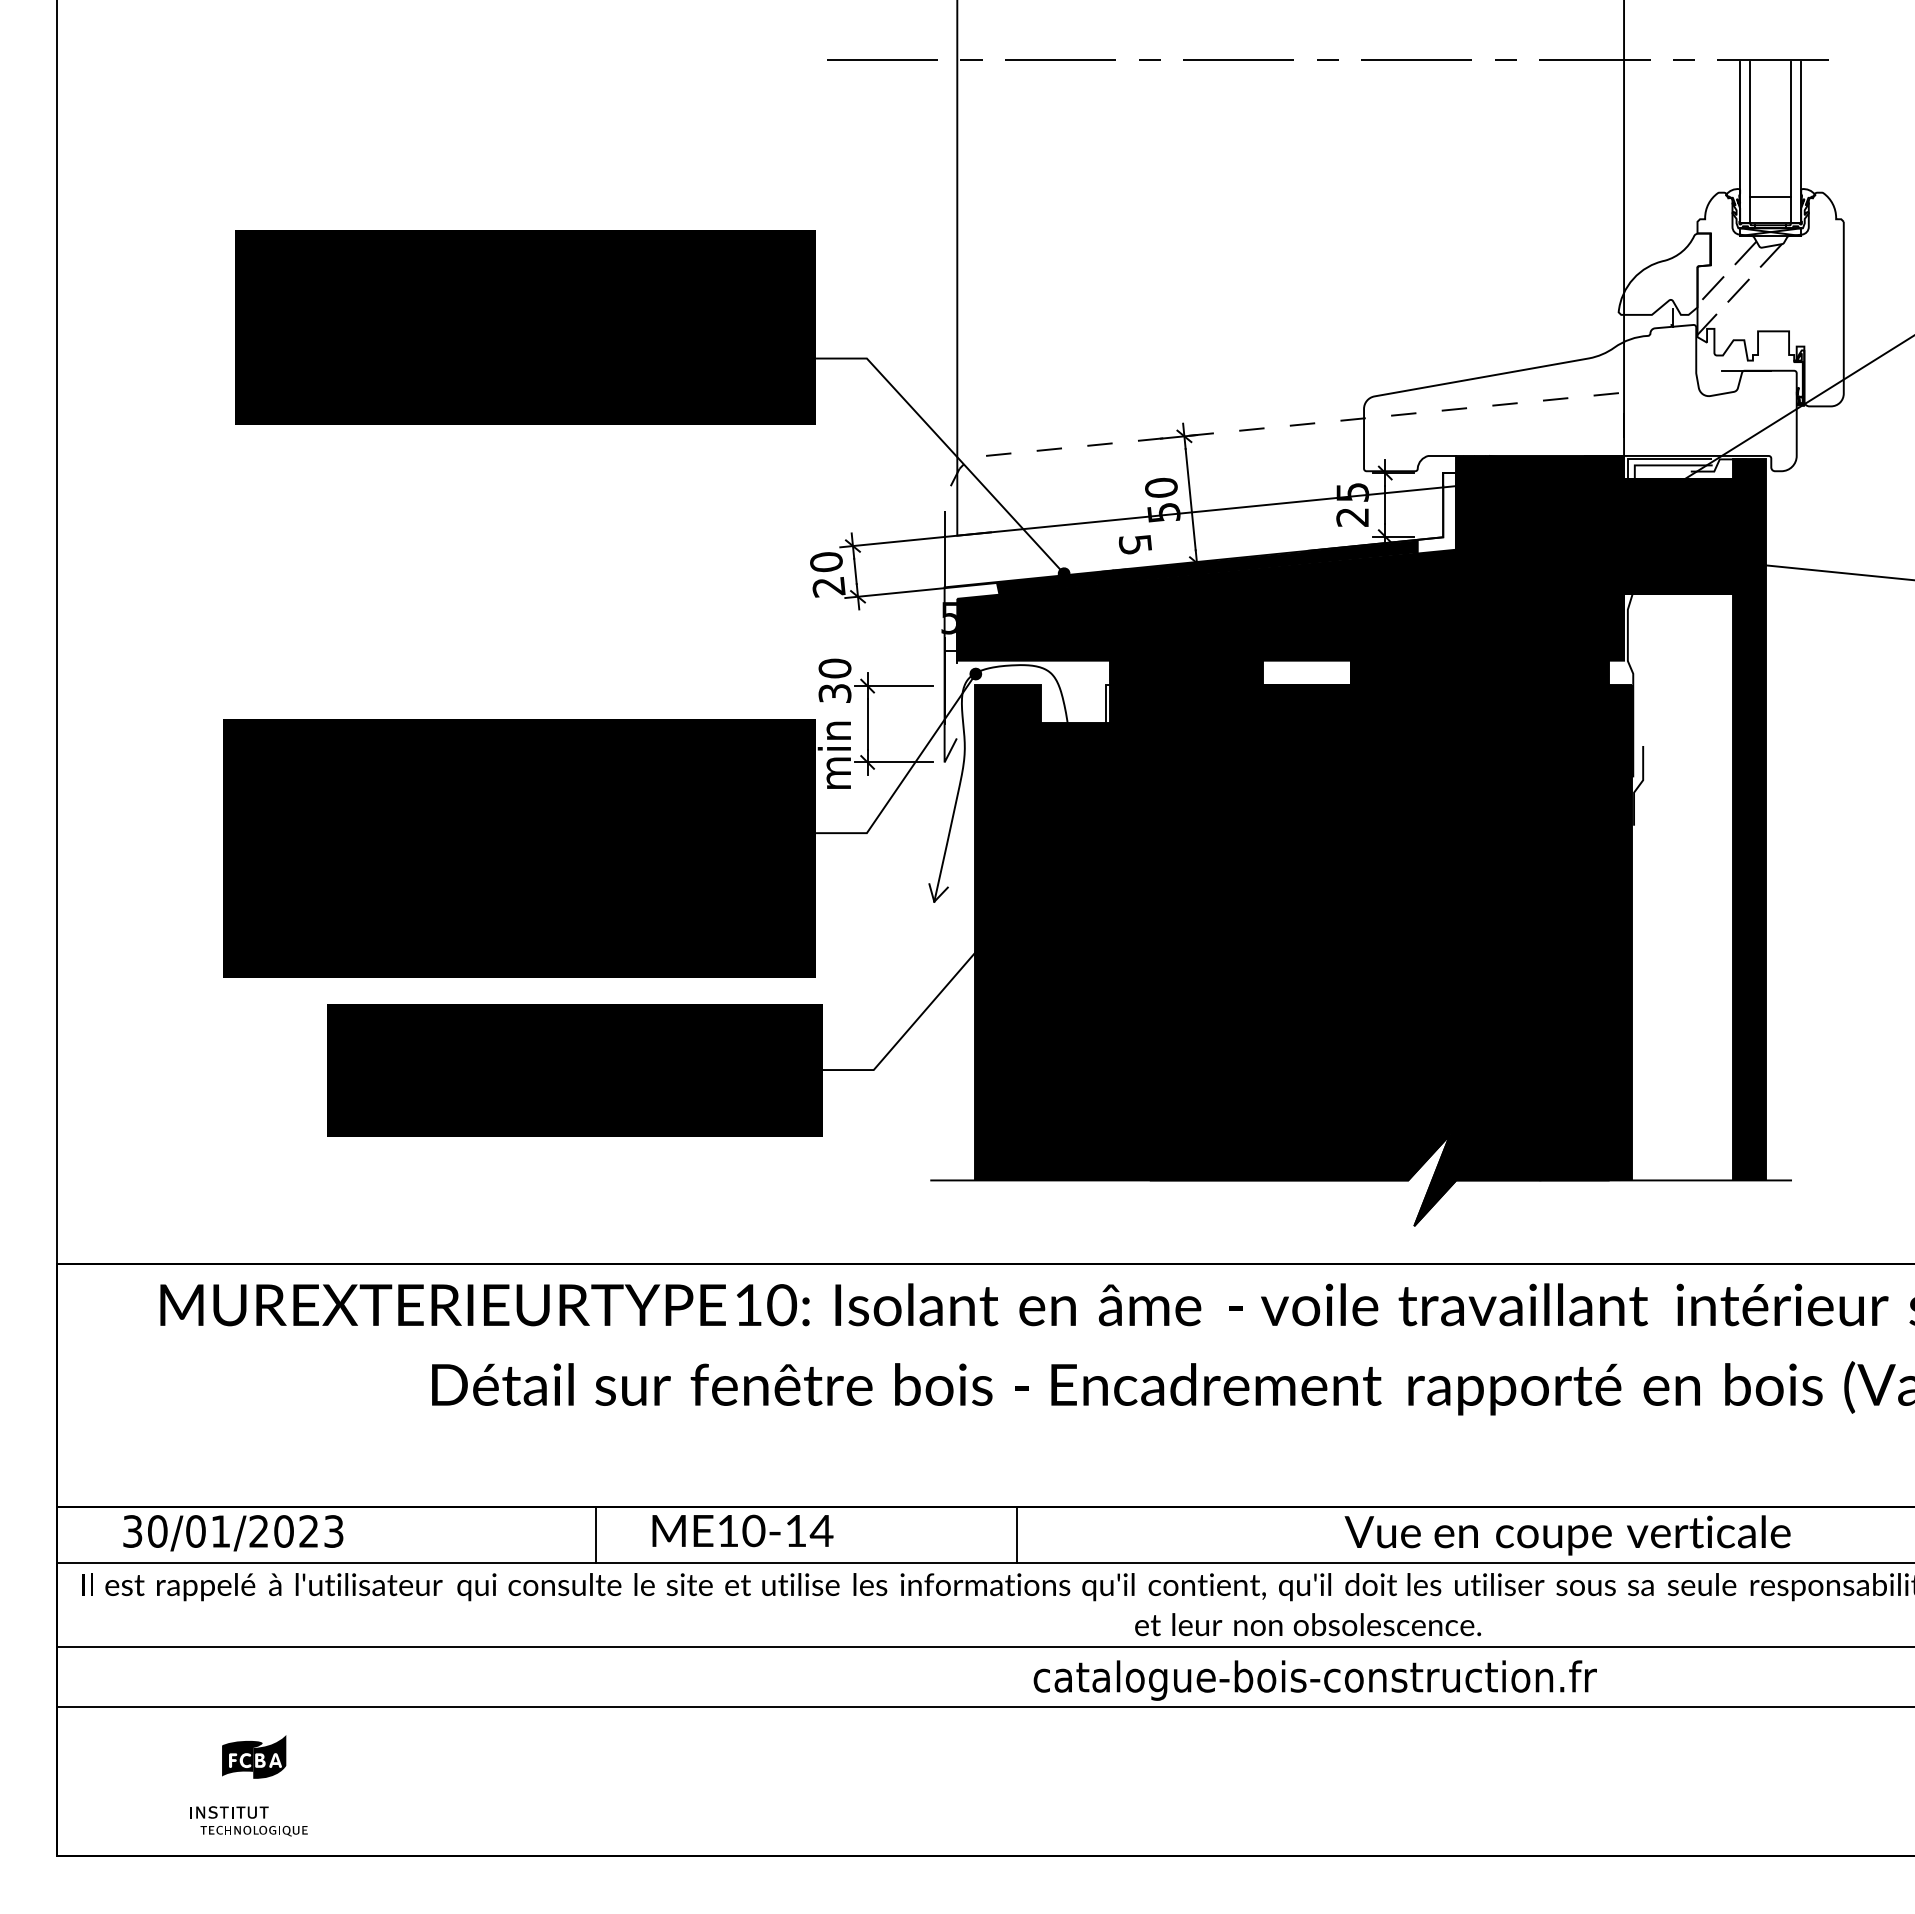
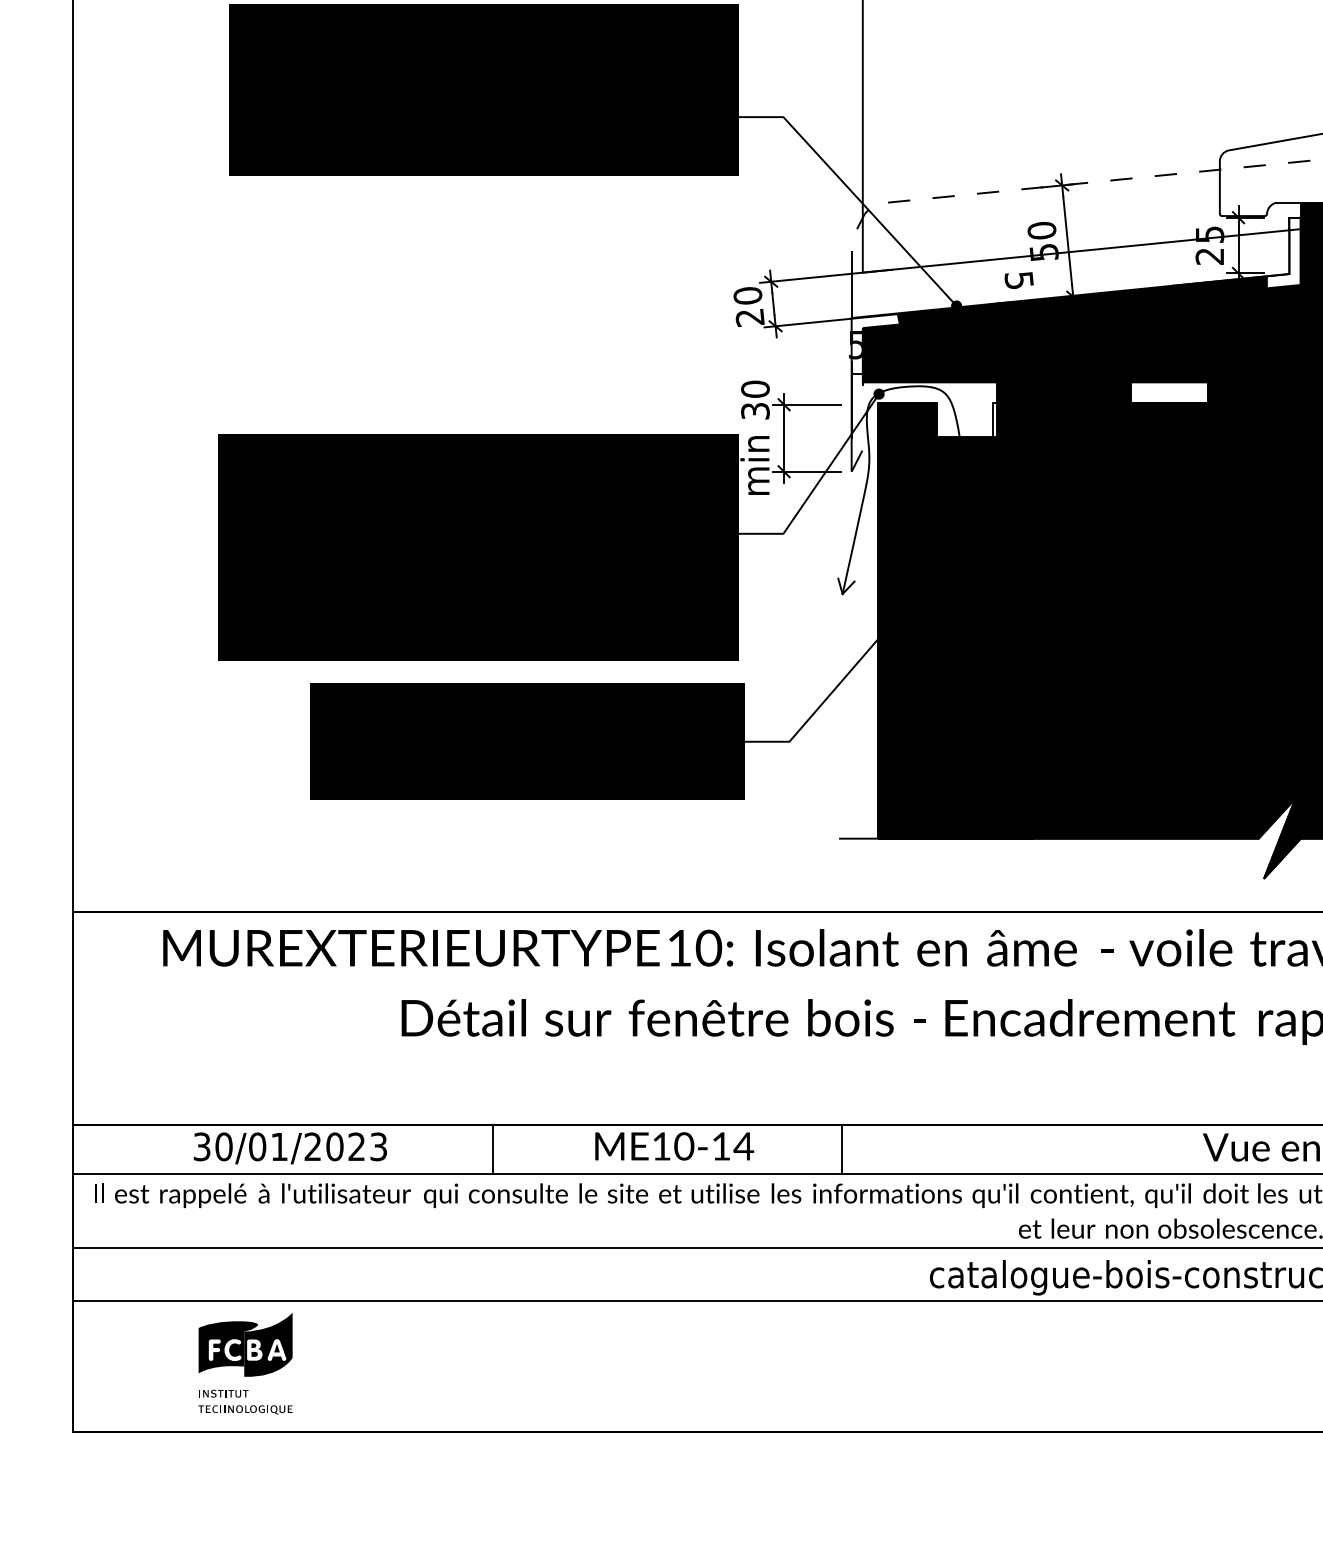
text: (233, 1533) -> (290, 1148), moved
line: (596, 1534) -> (493, 1149), moved
line: (1017, 1534) -> (841, 1149), moved
part: (253, 1756) -> (244, 1344), size x1.67
part: (229, 1812) -> (223, 1393), size x0.71

